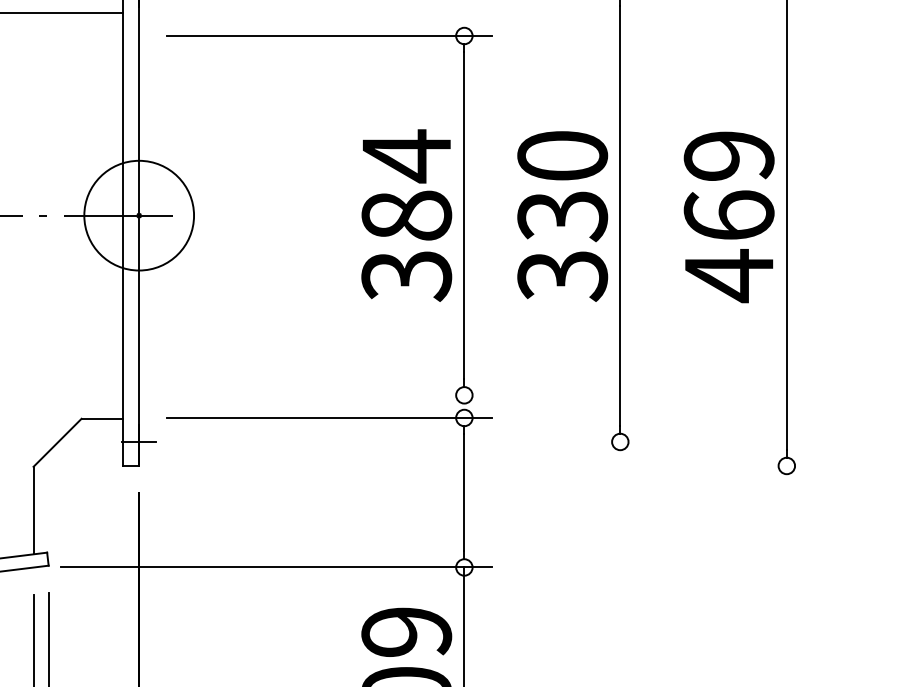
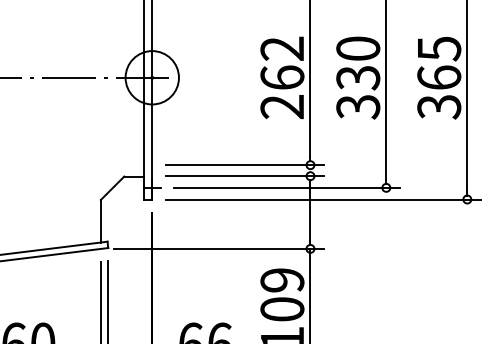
text: (406, 215) -> (282, 77), 384 -> 262
text: (729, 217) -> (439, 78), 469 -> 365
line: (328, 396) -> (244, 165), added
line: (415, 441) -> (286, 187), added
line: (489, 465) -> (322, 199), added

